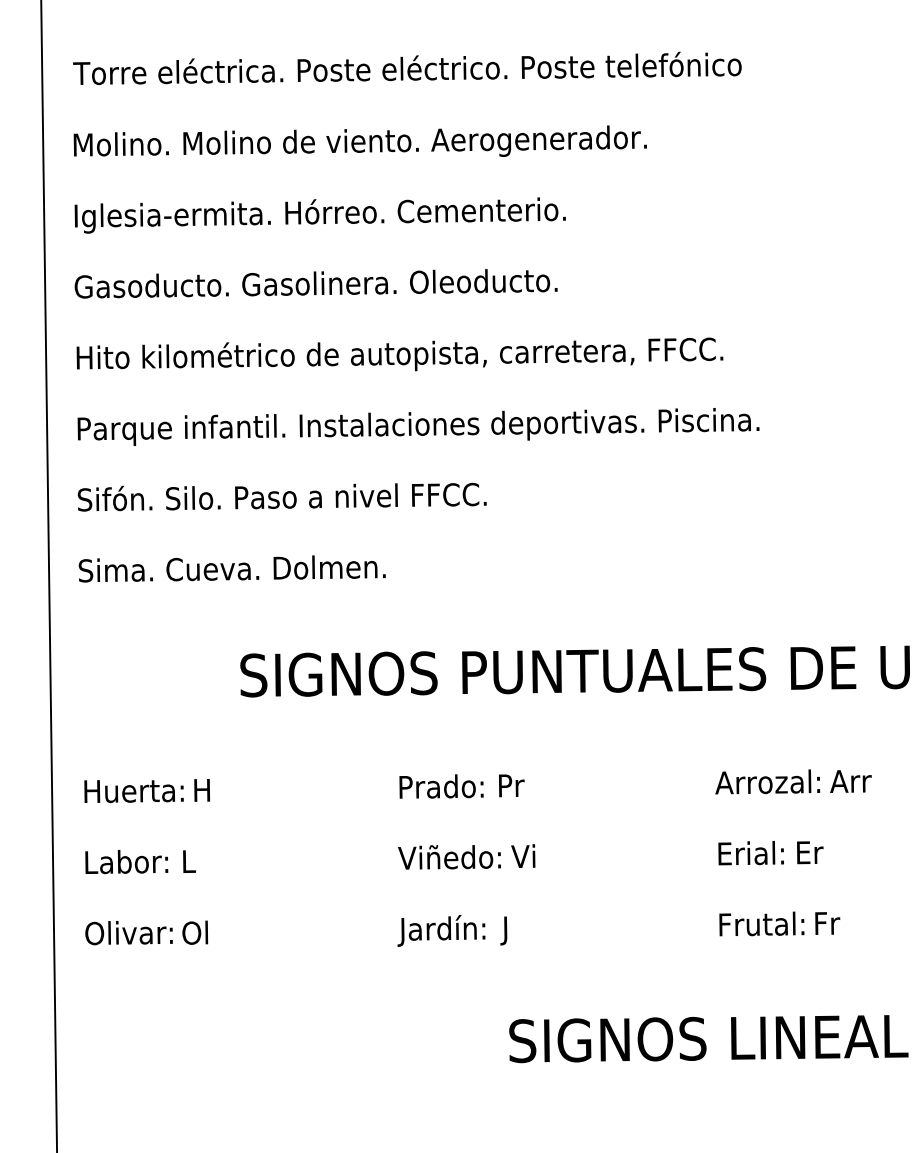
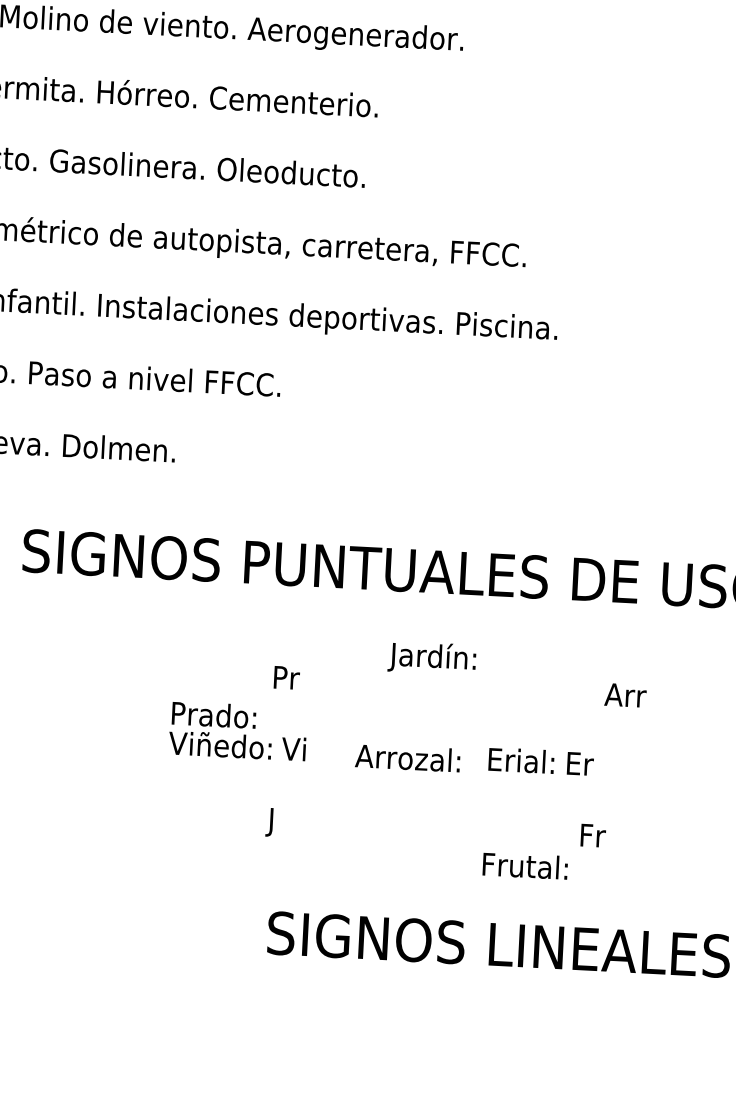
text: (767, 781) -> (407, 757), moved
text: (441, 786) -> (214, 715), moved
text: (761, 923) -> (525, 865), moved
text: (441, 930) -> (432, 657), moved

